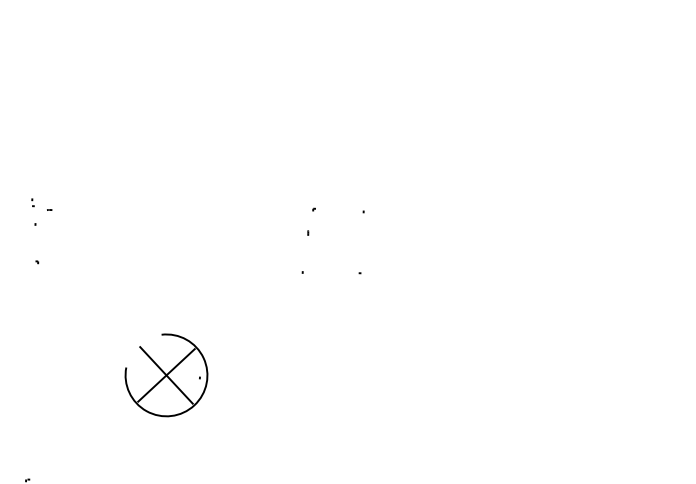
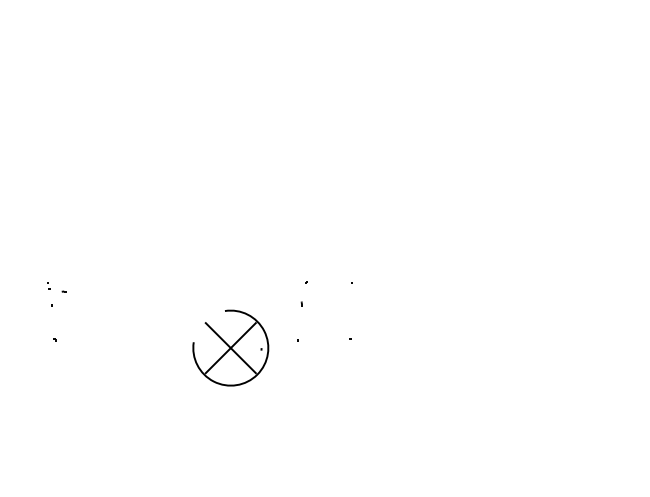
part: (166, 374) -> (230, 347), moved

